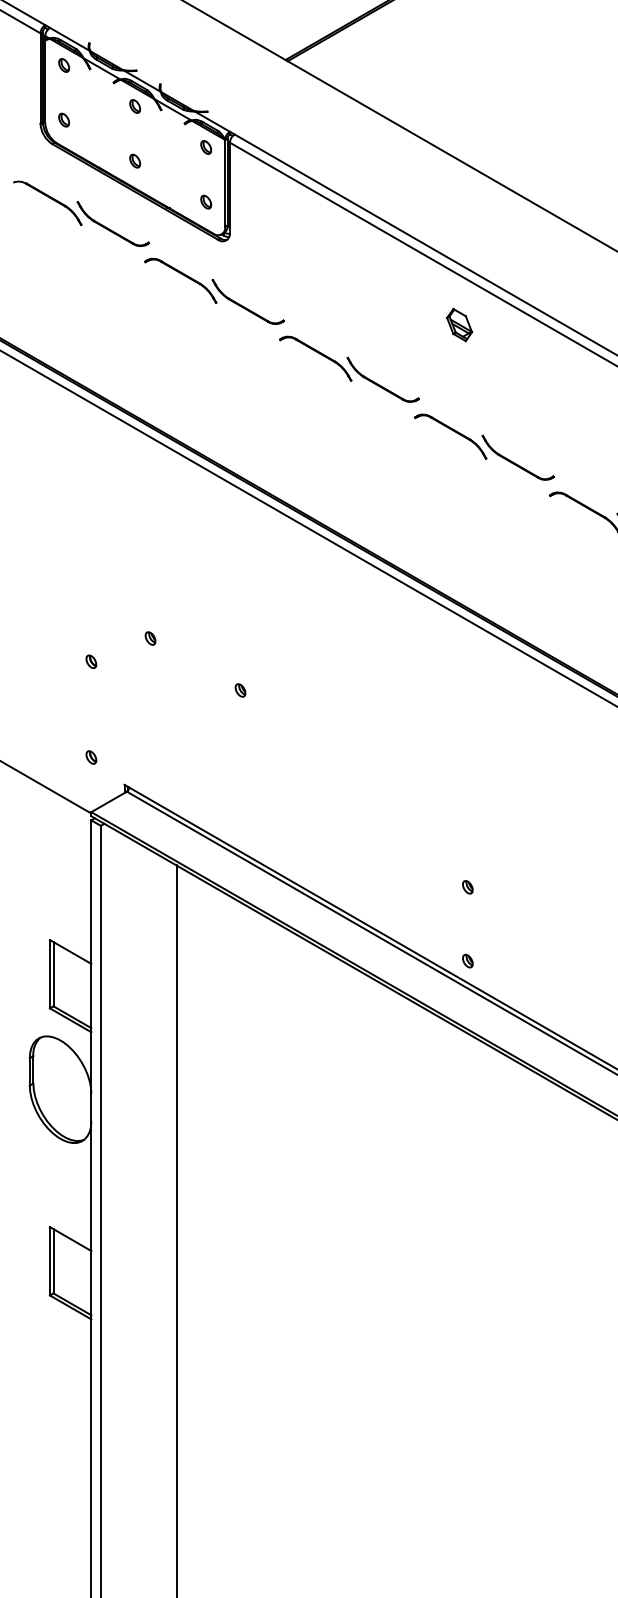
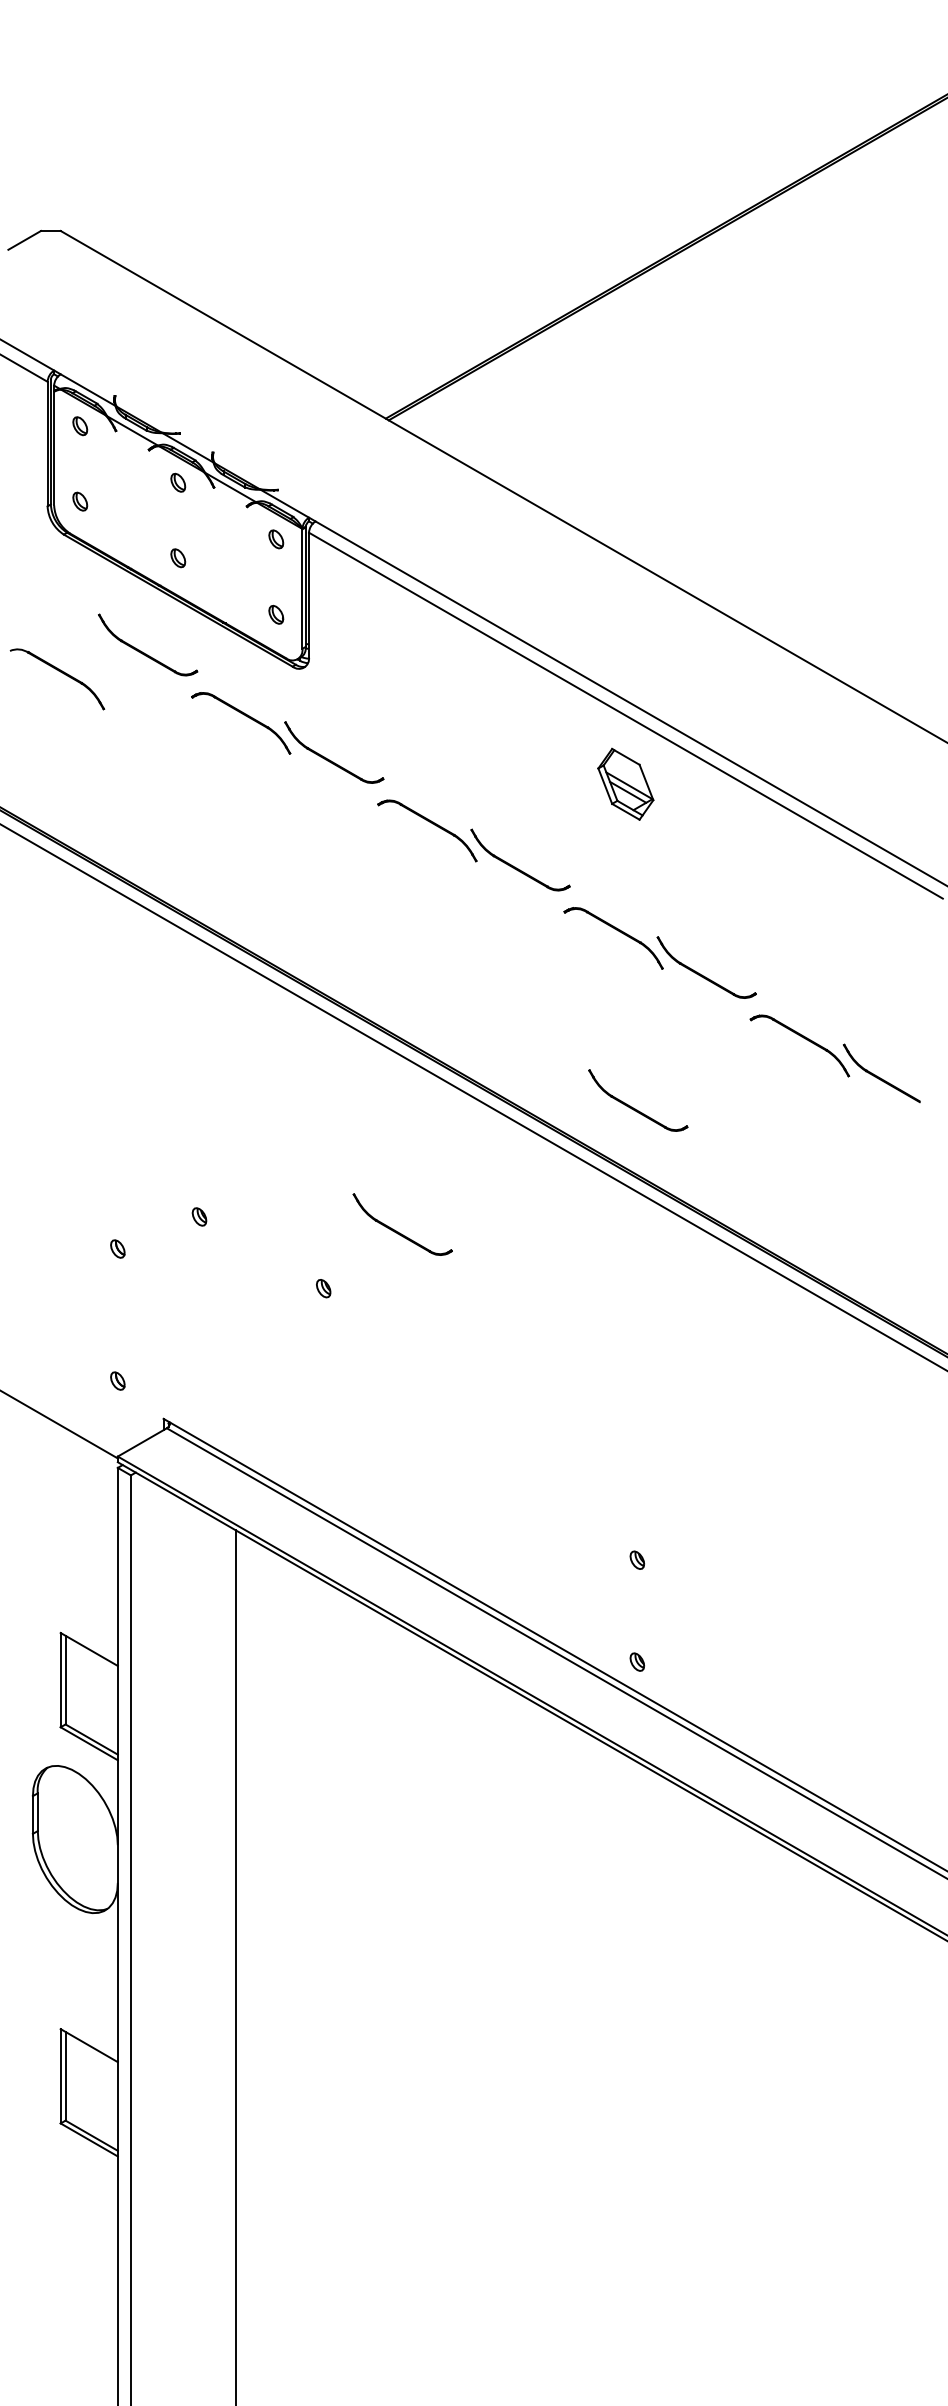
part: (49, 198) -> (60, 672), moved
part: (459, 325) -> (625, 784), size x1.6
part: (466, 559) -> (635, 1108), added
part: (294, 649) -> (398, 1231), added

